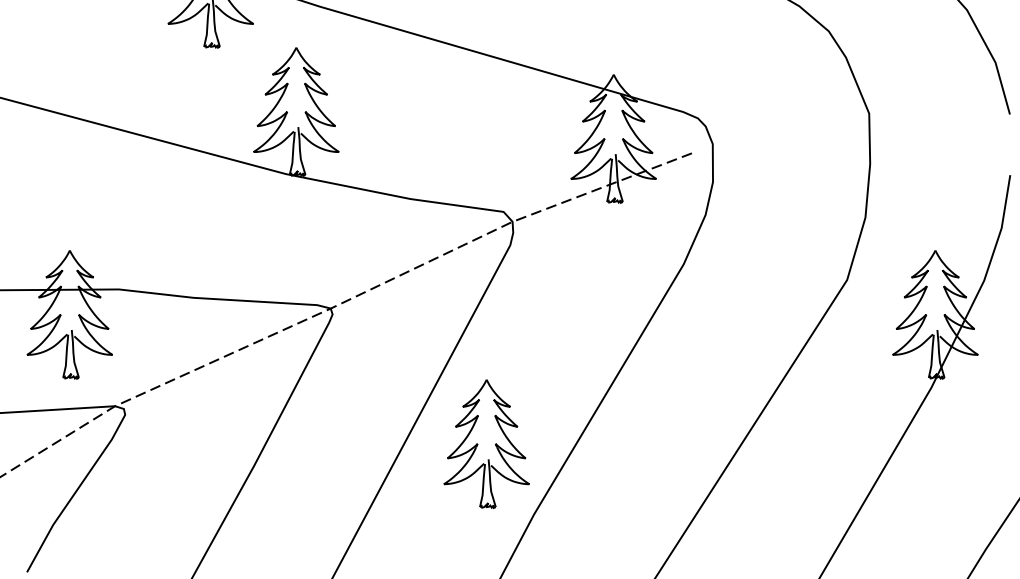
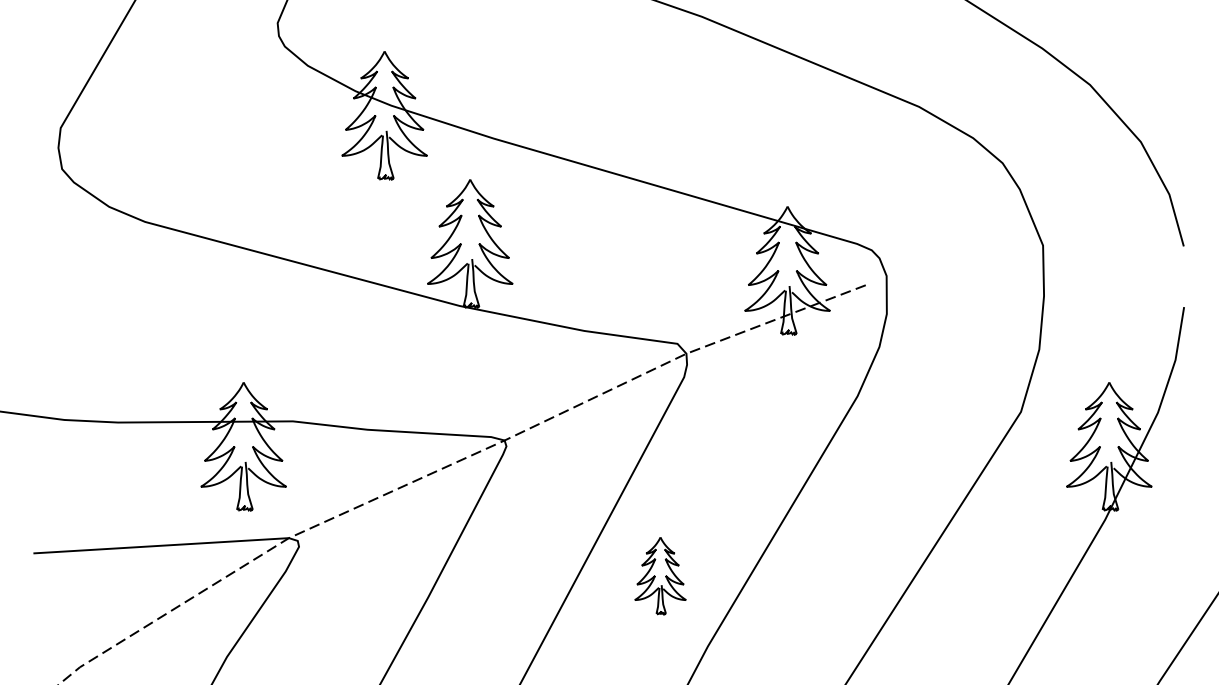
part: (486, 443) -> (660, 575), size x0.6

